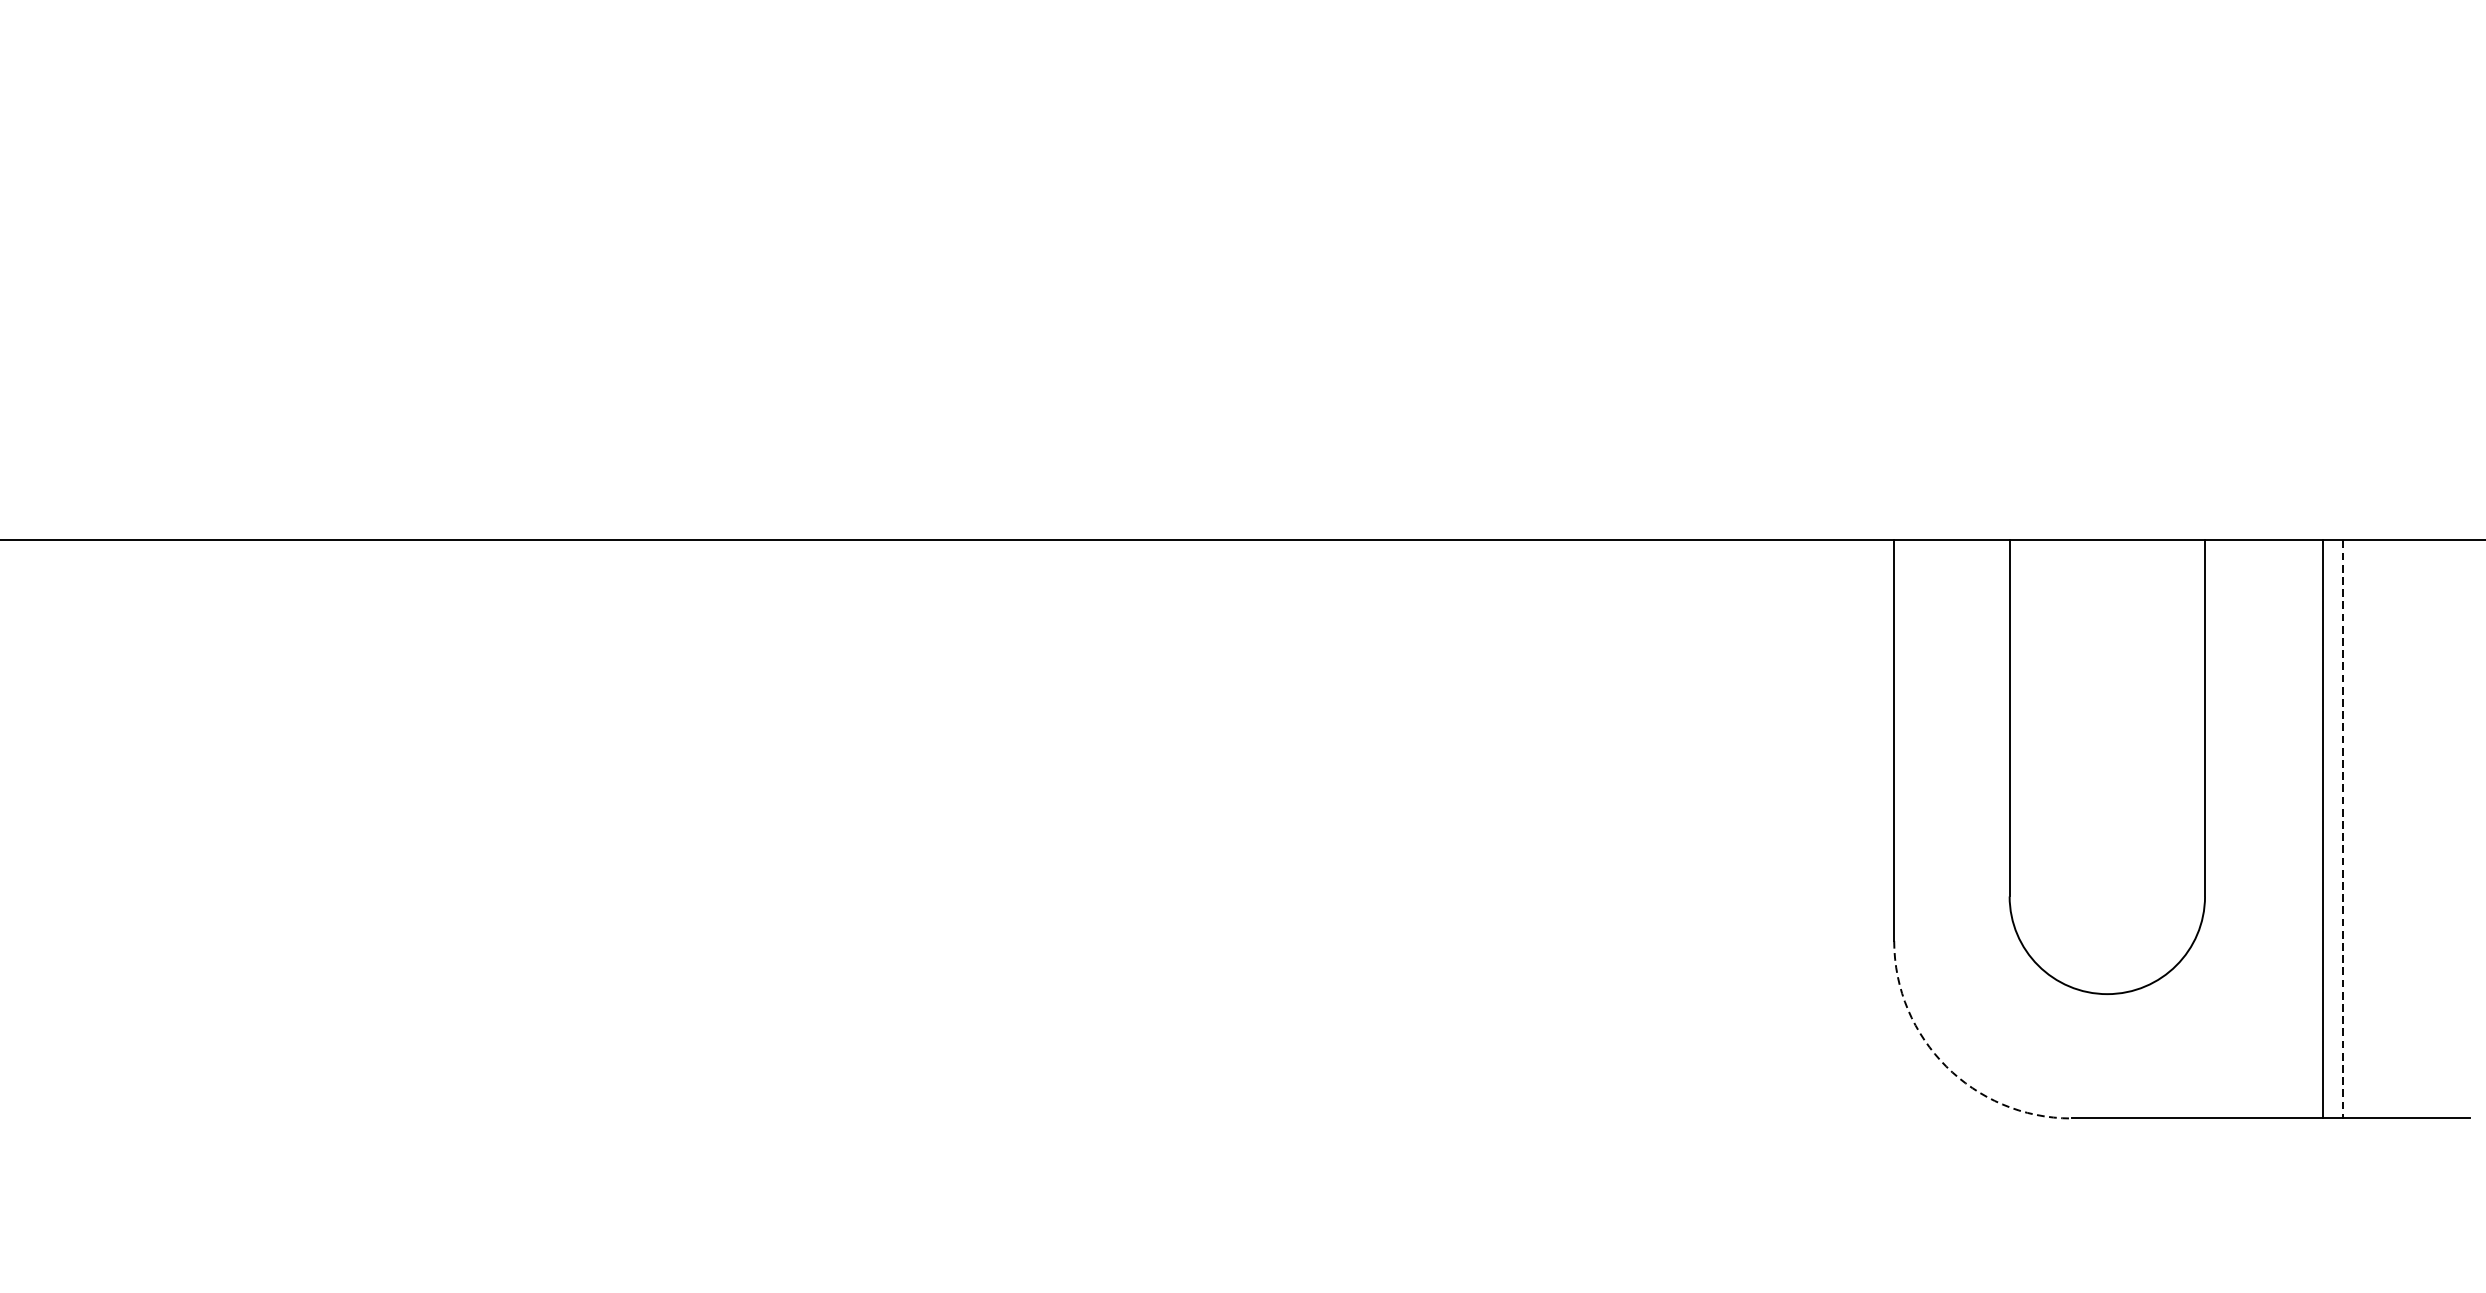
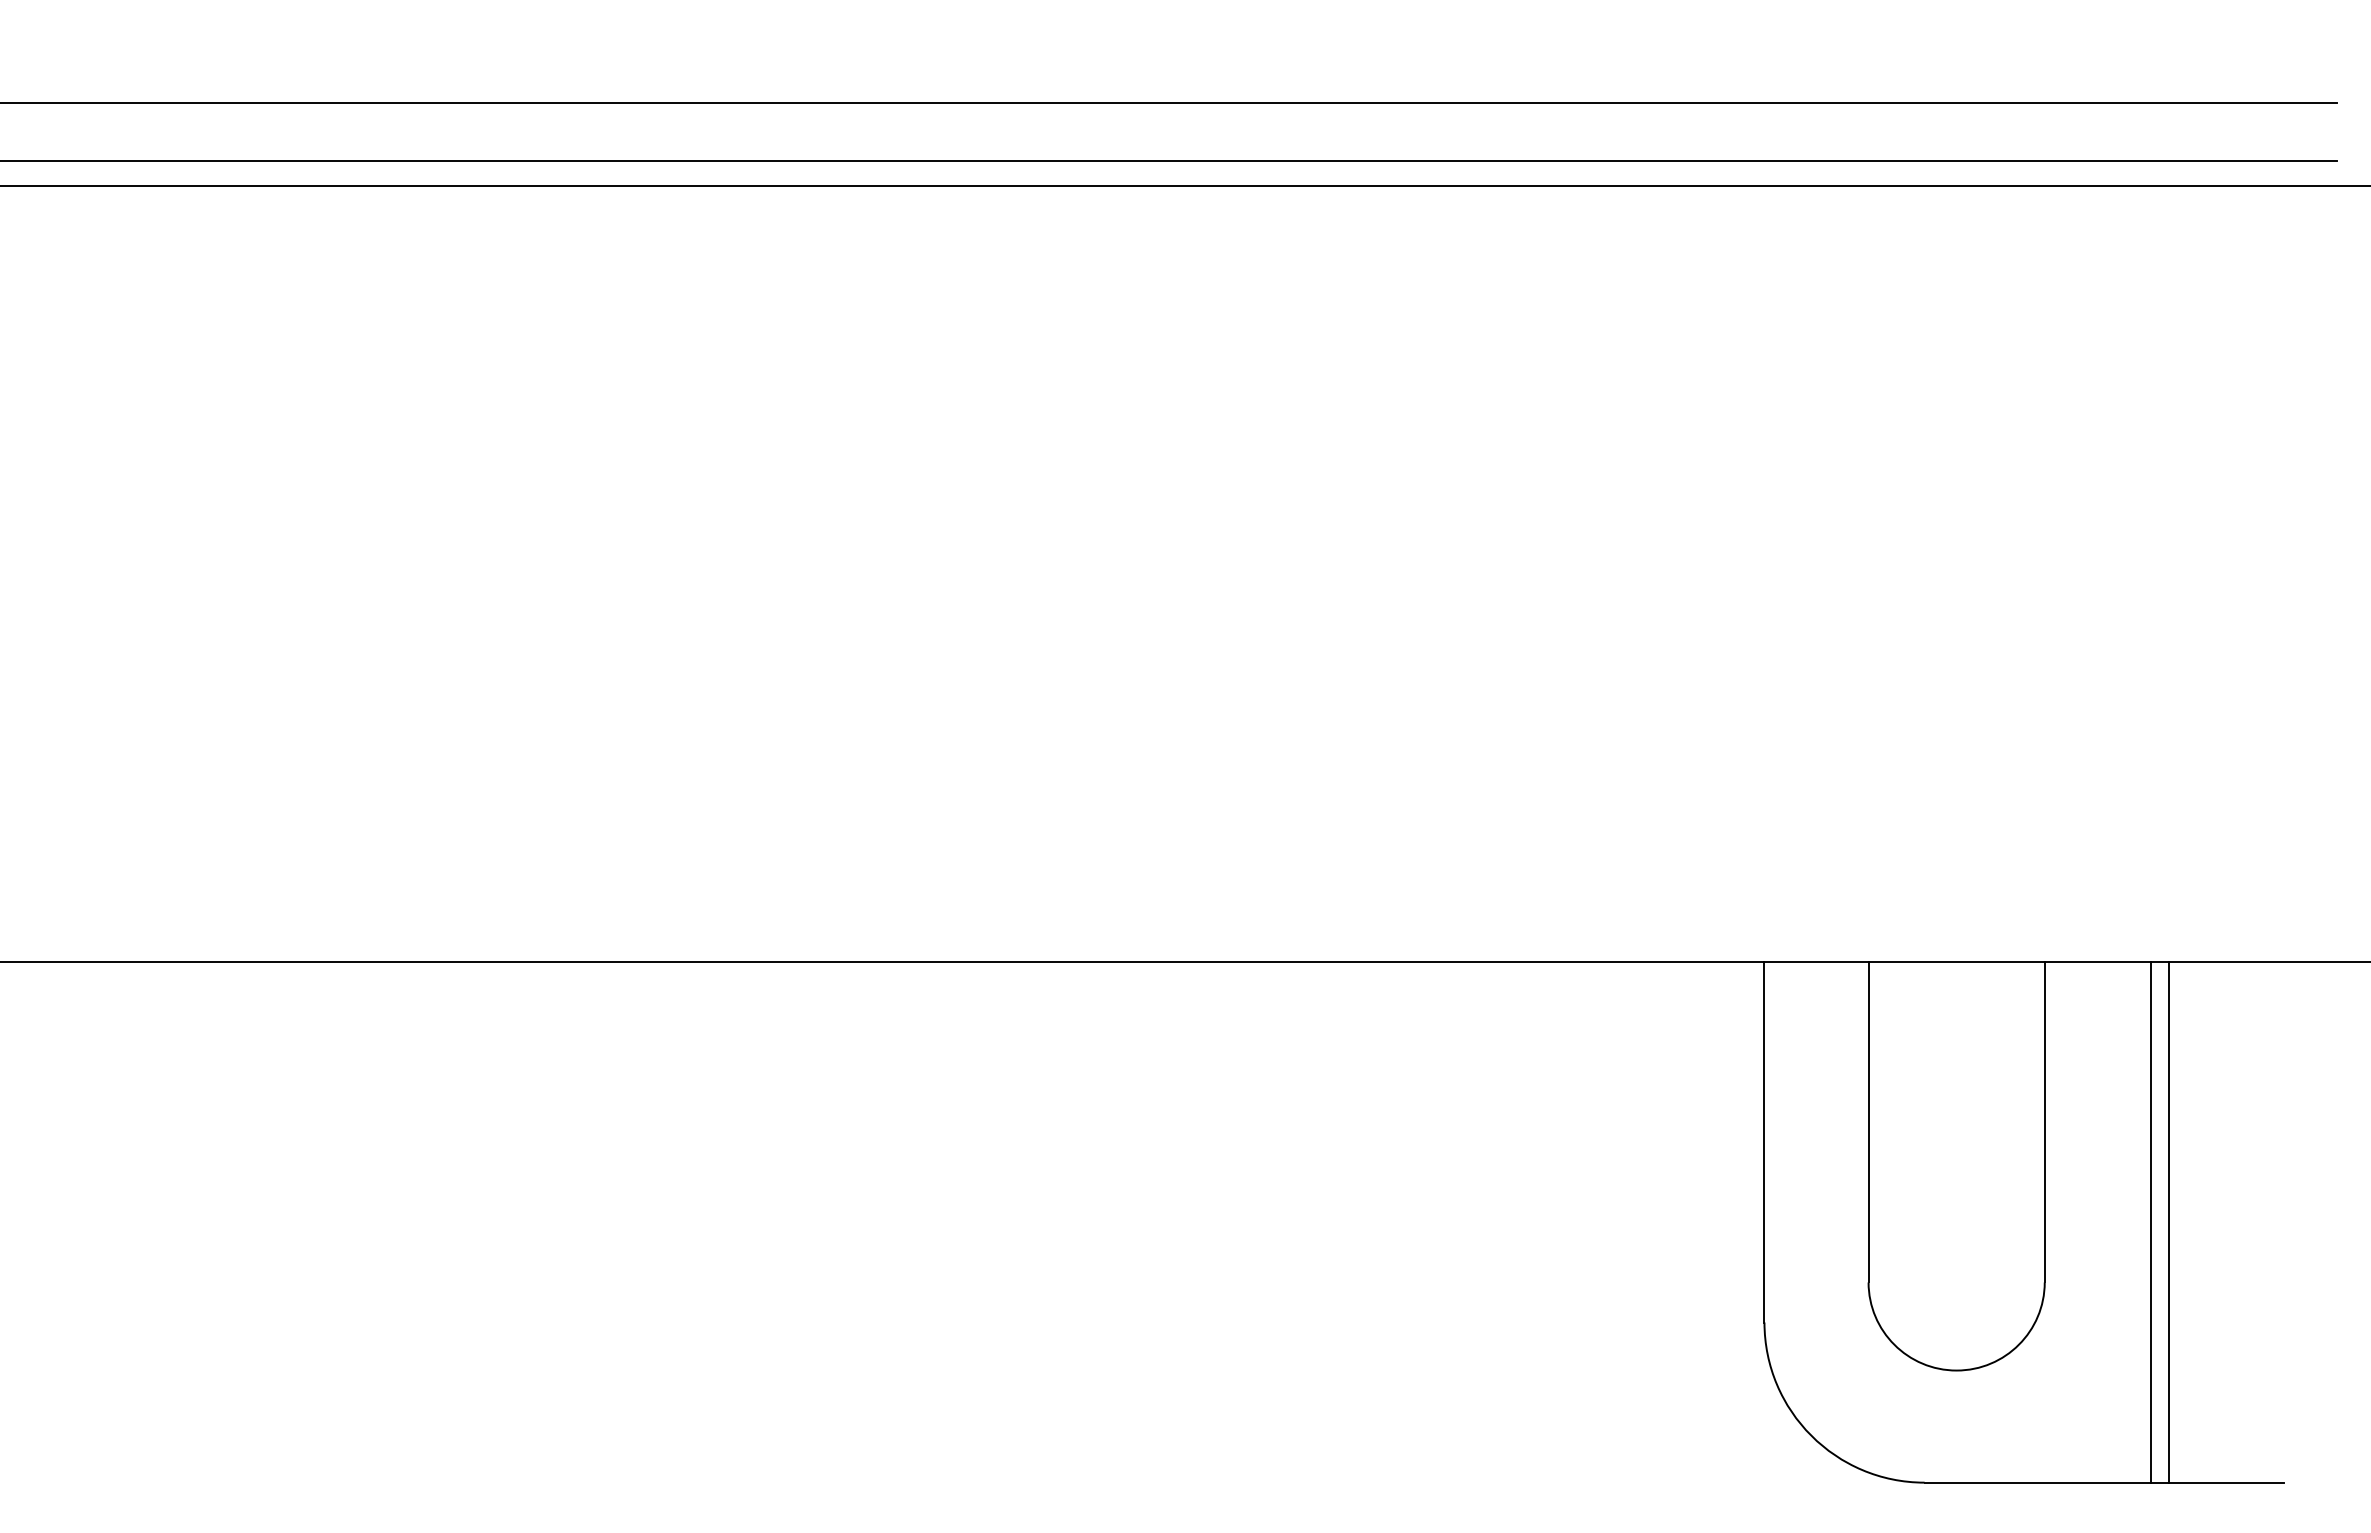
line: (2343, 829) -> (2169, 1222), dashed -> solid
arc: (1946, 1066) -> (1811, 1435), dashed -> solid

